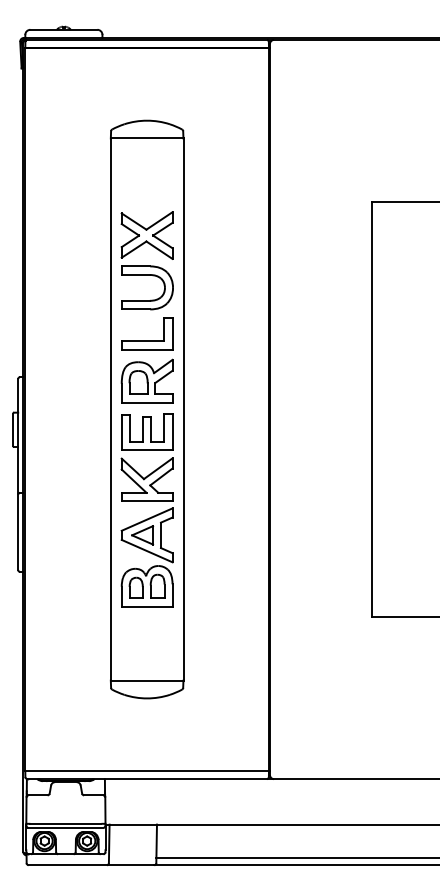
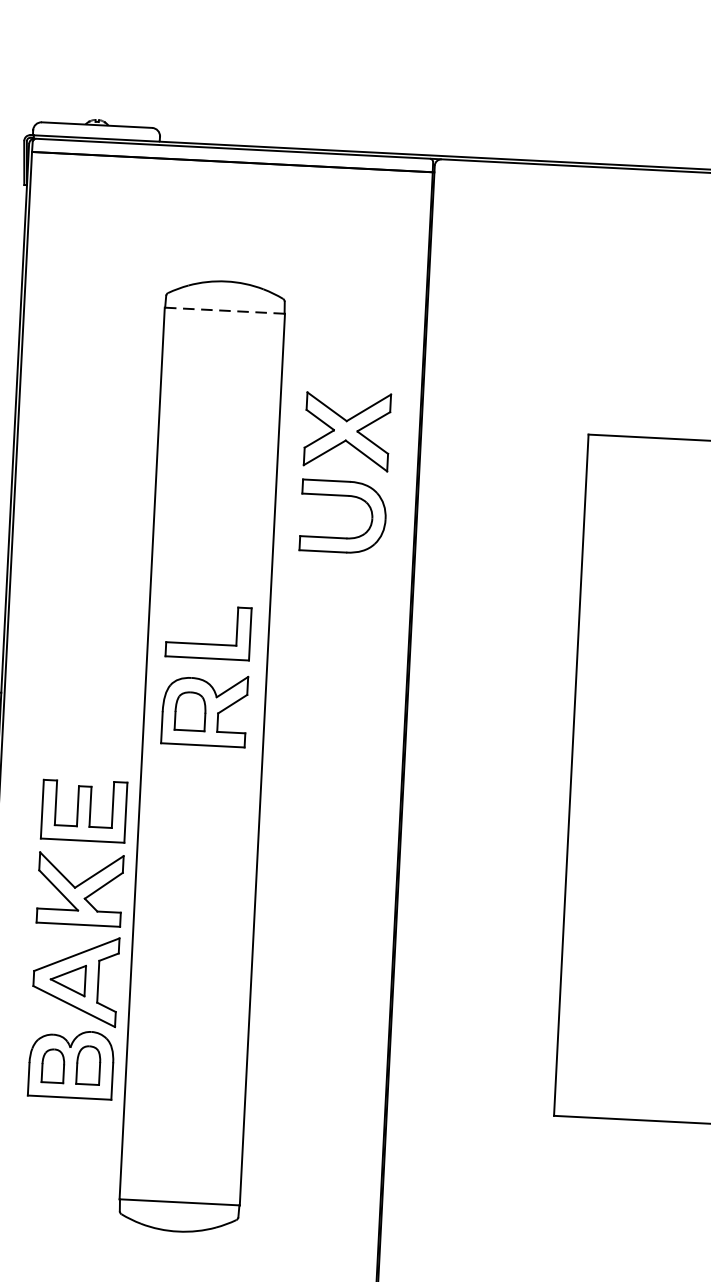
line: (147, 138) -> (225, 310), solid -> dashed
part: (146, 260) -> (344, 471), moved
part: (149, 517) -> (80, 951), moved

